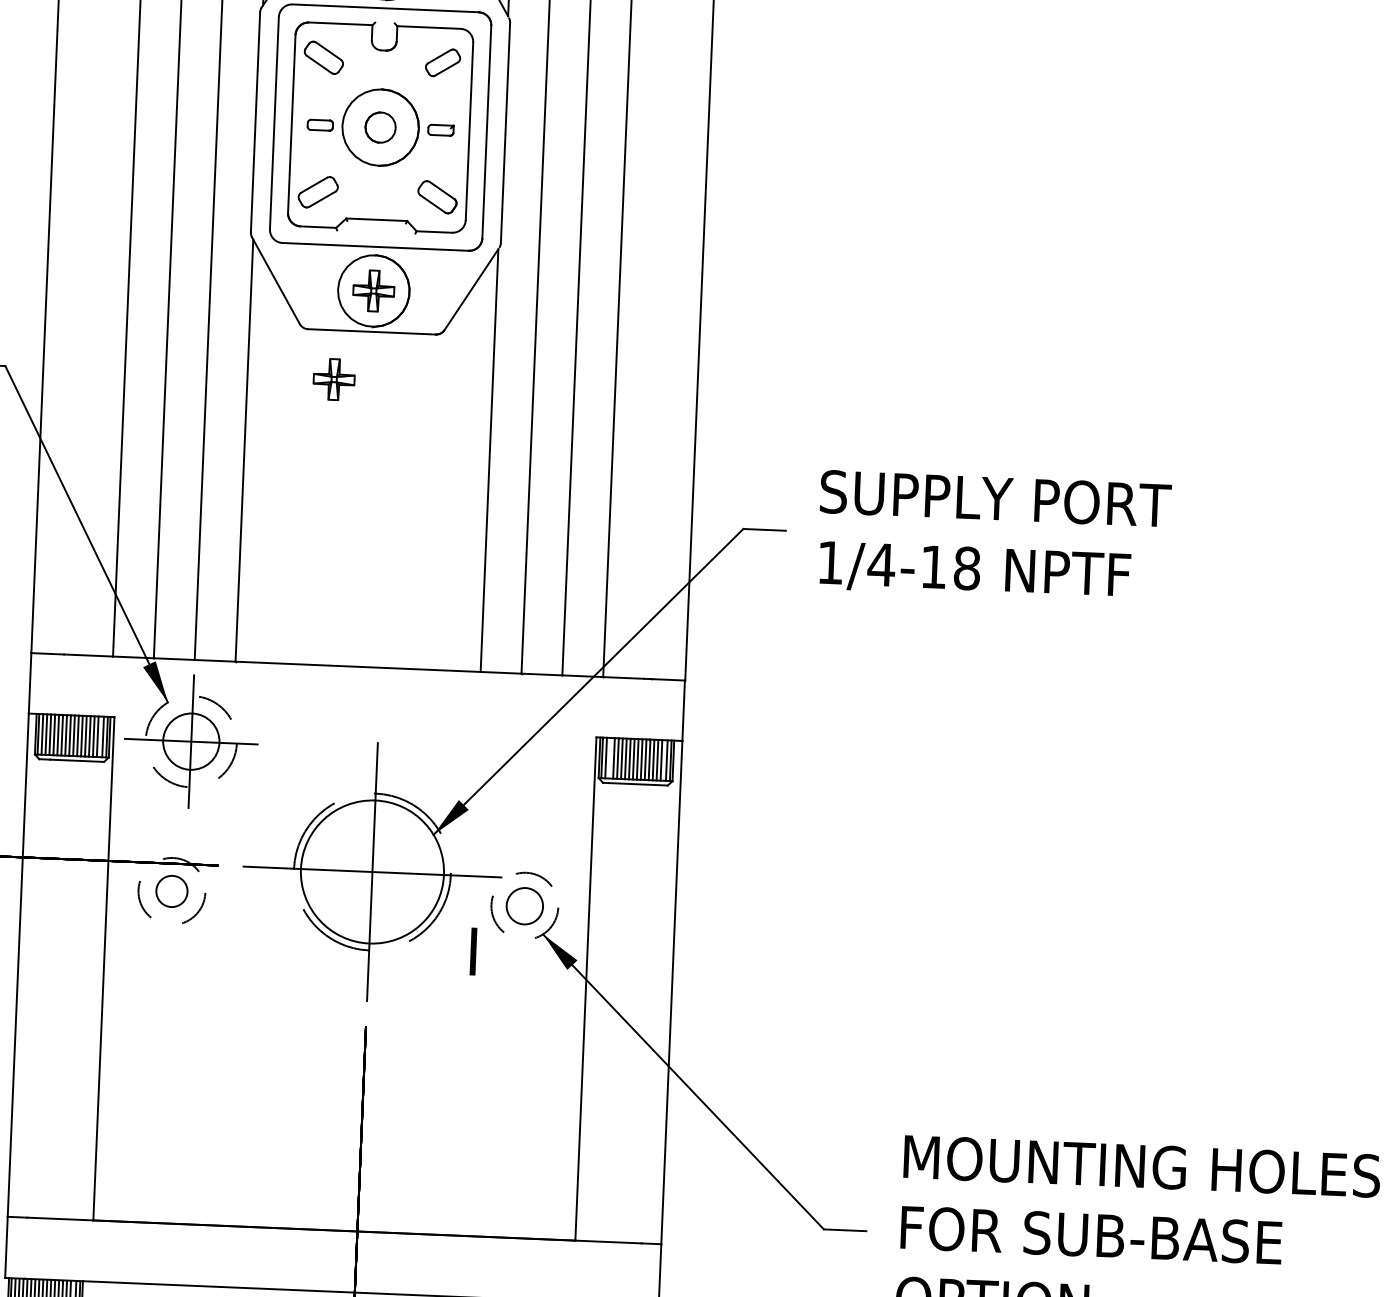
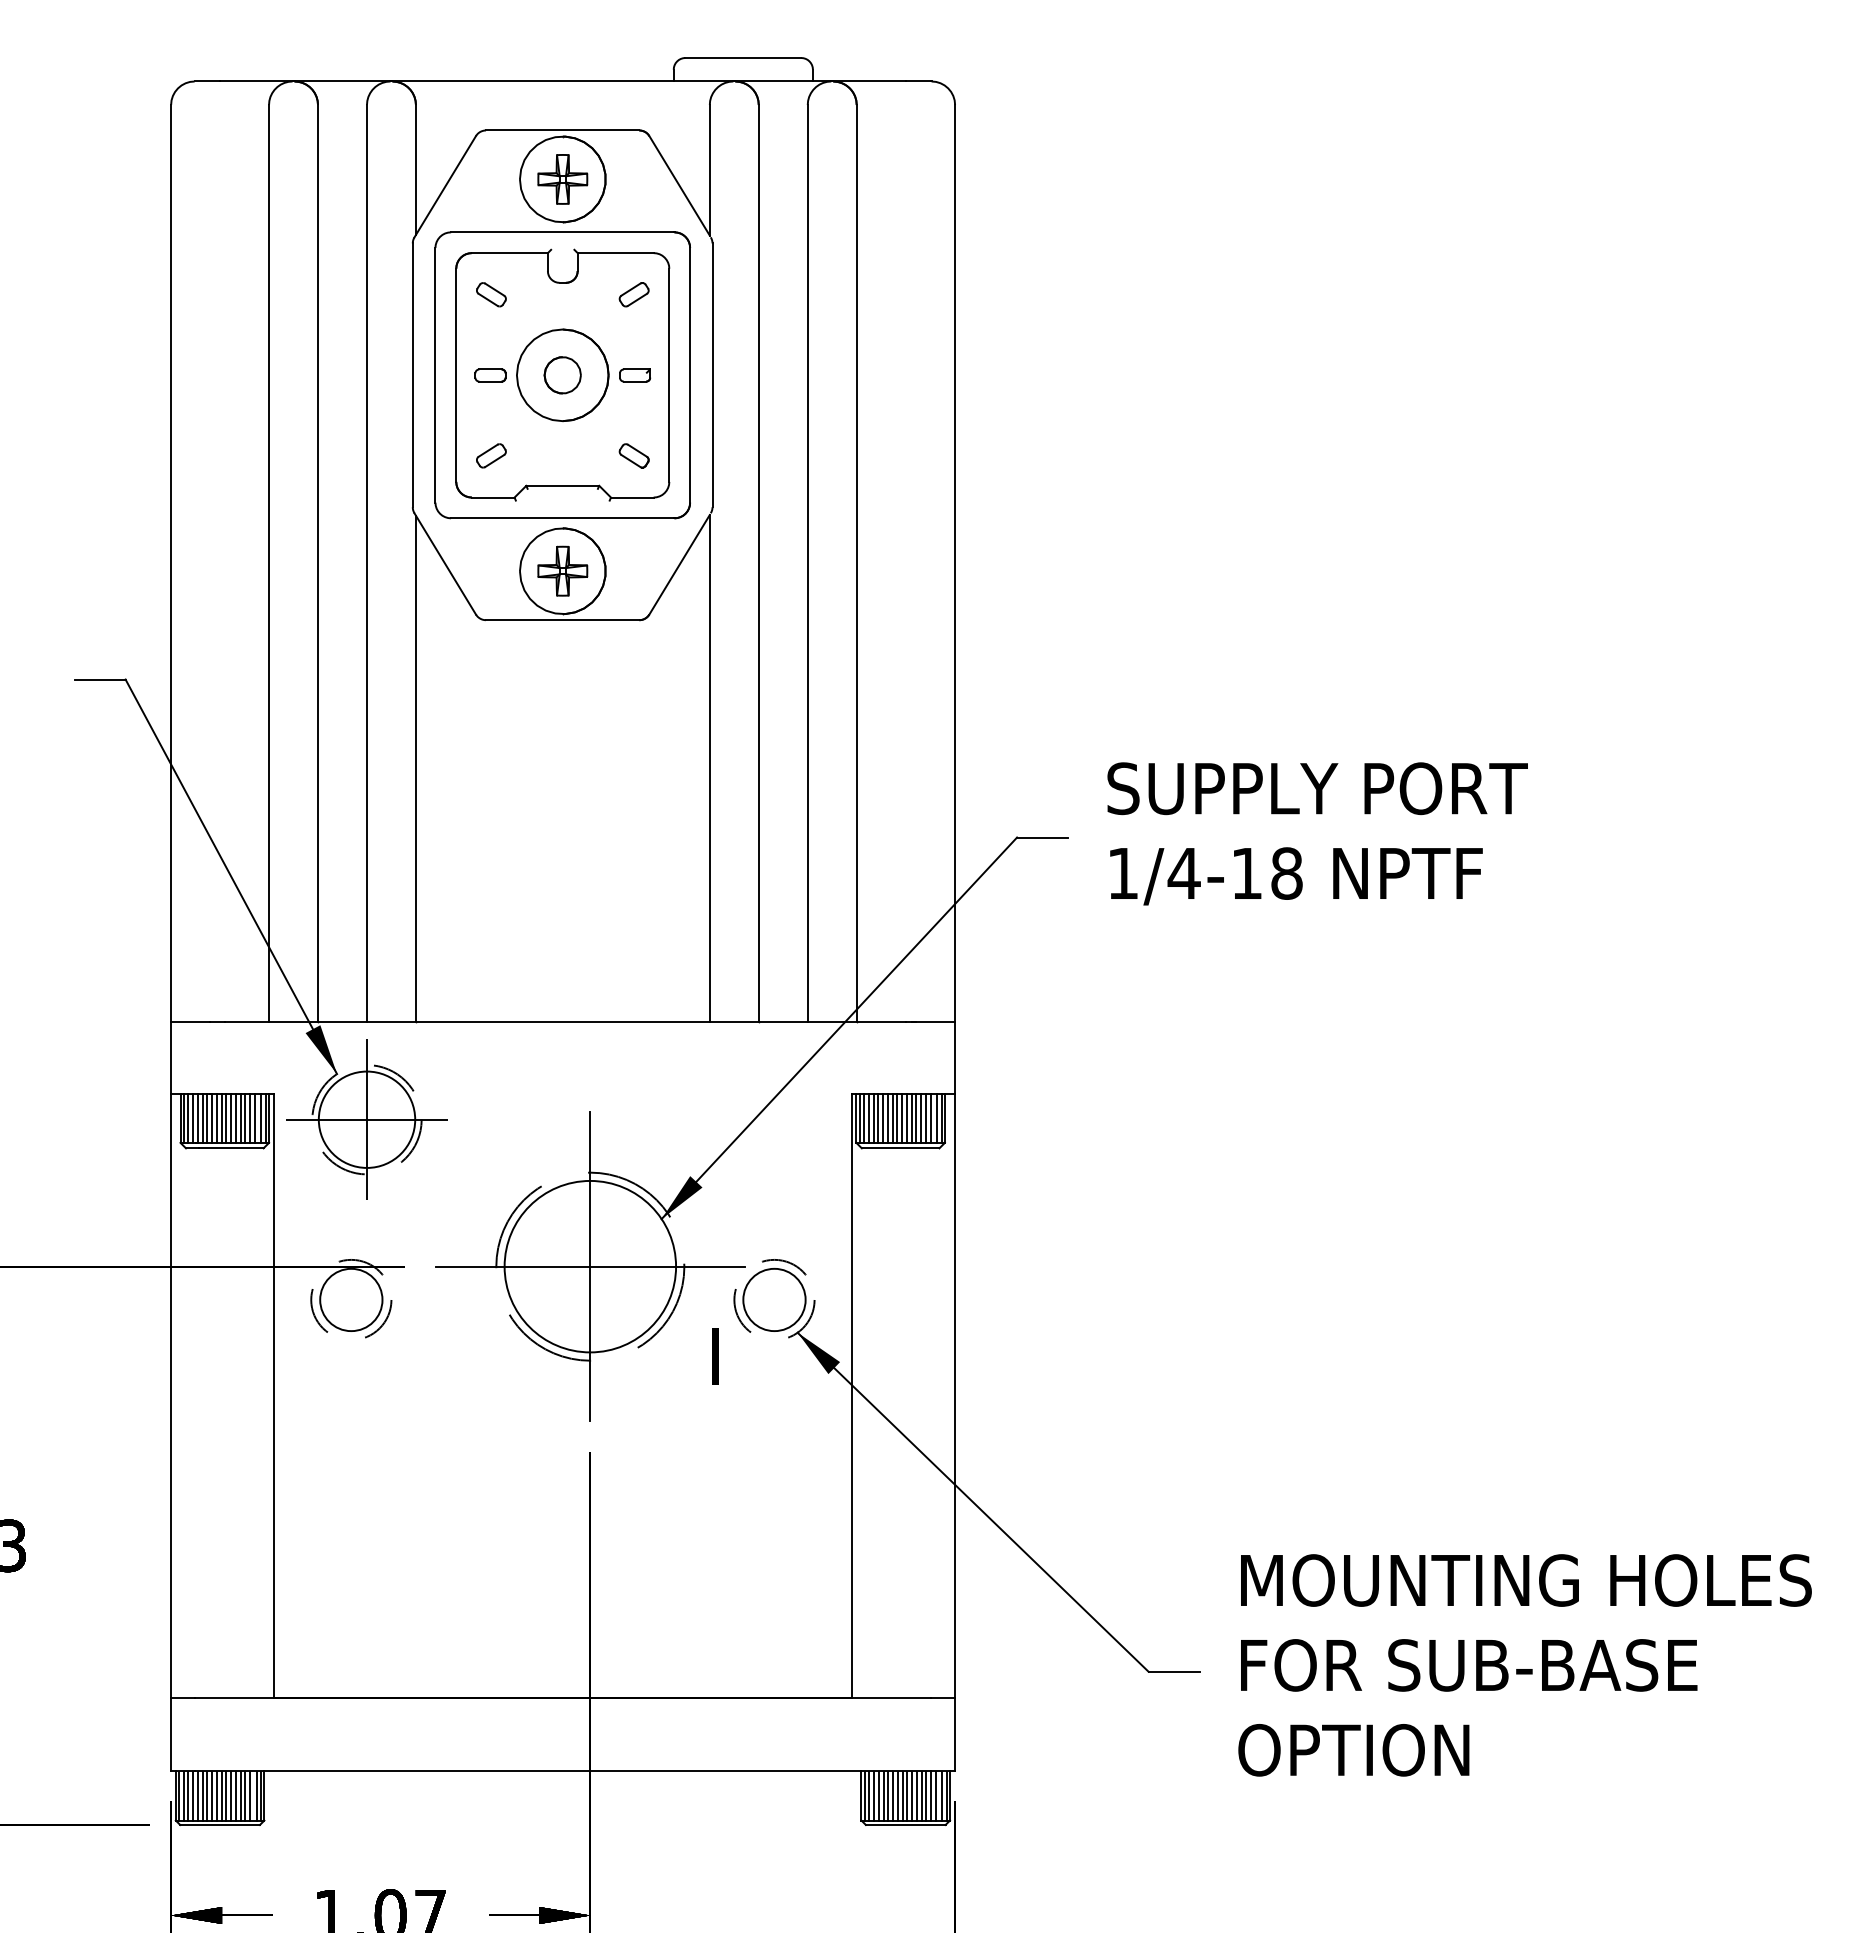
part: (324, 57) -> (491, 294), size x0.62
part: (442, 62) -> (633, 294), size x0.71
part: (318, 191) -> (491, 455), size x0.62
part: (436, 196) -> (633, 455), size x0.62
part: (333, 378) -> (519, 678), removed
circle: (190, 741) -> (366, 1119), size x1.43
line: (609, 758) -> (868, 1118), added
circle: (172, 891) -> (351, 1299), size x1.67
circle: (524, 905) -> (774, 1299), size x1.43

